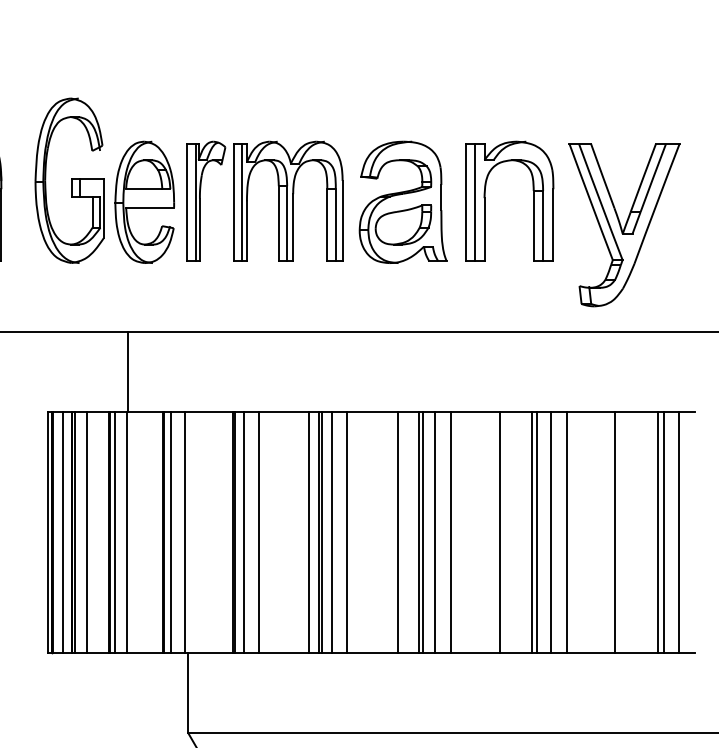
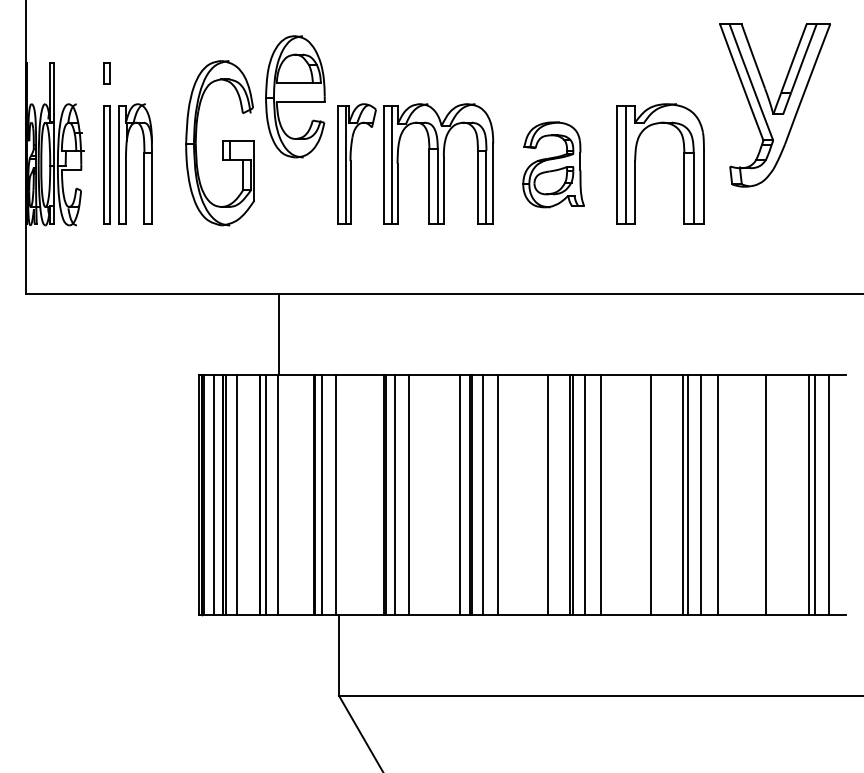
part: (144, 202) -> (295, 96), moved
part: (402, 202) -> (553, 164), size x0.7
part: (623, 225) -> (774, 105), moved

